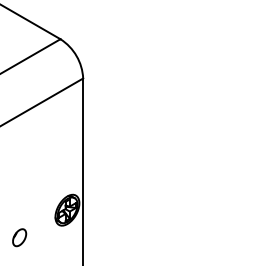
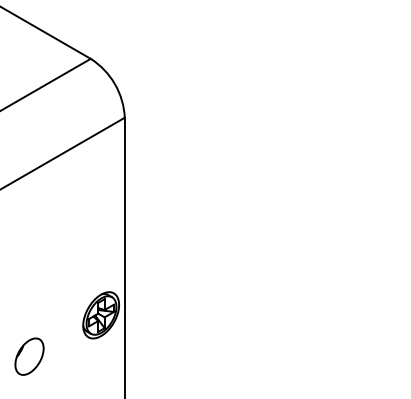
part: (19, 237) -> (29, 356), size x1.43

